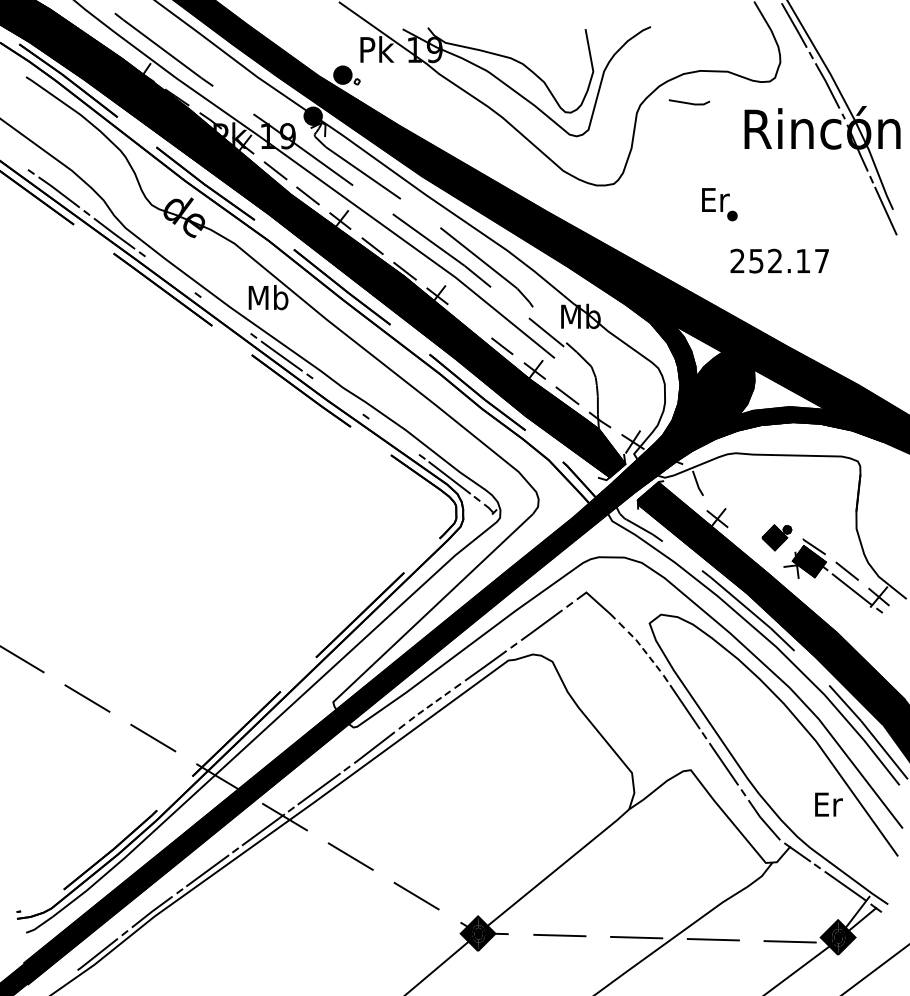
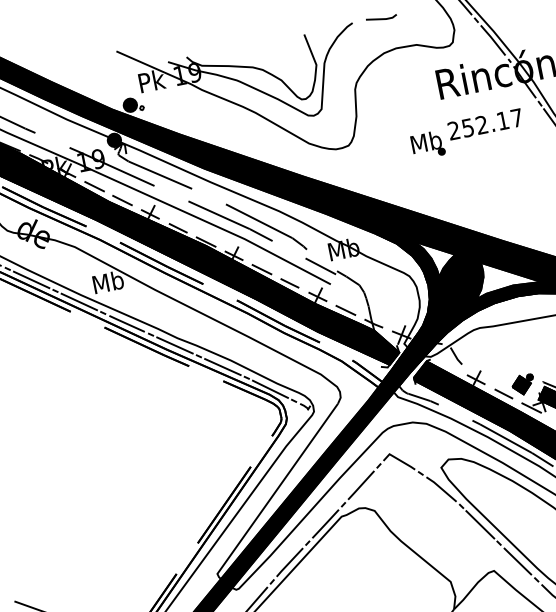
line: (689, 102) -> (381, 18), moved
text: (714, 199) -> (425, 142), Er -> Mb
text: (779, 260) -> (485, 123), moved
line: (169, 274) -> (31, 279), added
line: (225, 315) -> (78, 302), added
line: (469, 320) -> (261, 269), added
line: (337, 396) -> (174, 345), added
line: (393, 436) -> (222, 366), added
line: (749, 544) -> (503, 393), added
line: (781, 569) -> (531, 407), added
line: (644, 650) -> (441, 488), dashed -> solid
line: (428, 706) -> (289, 562), dashed -> solid

